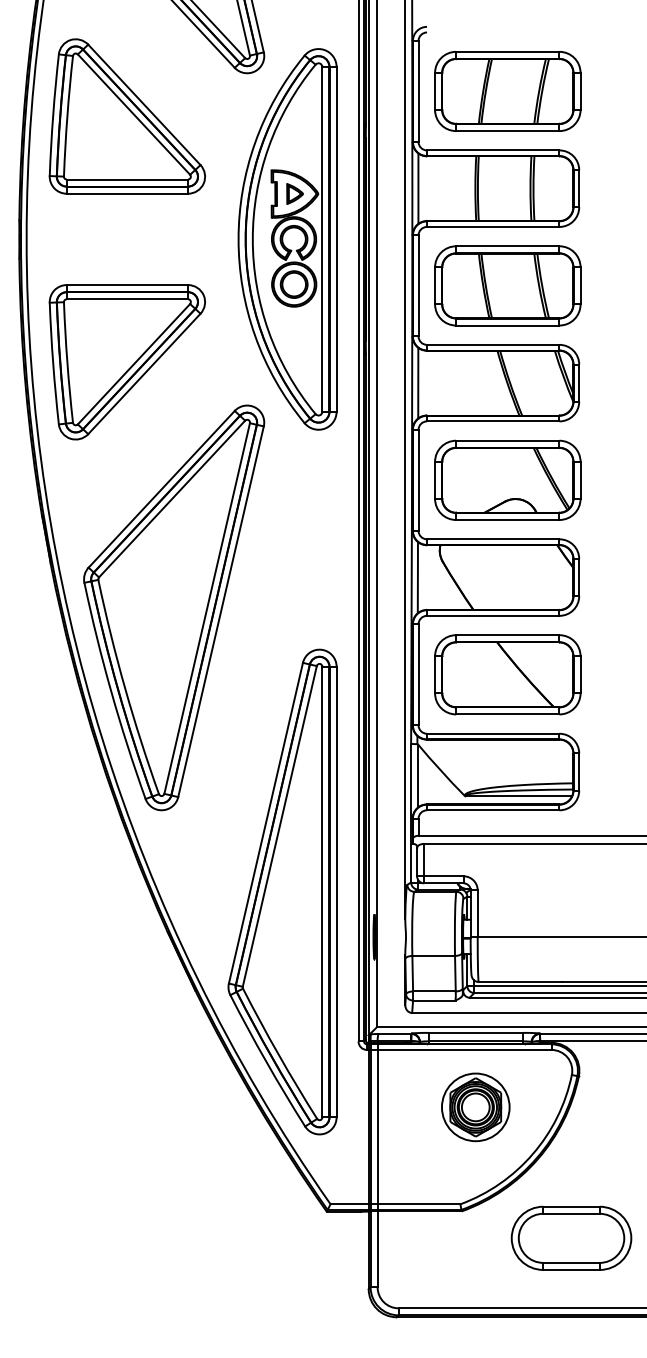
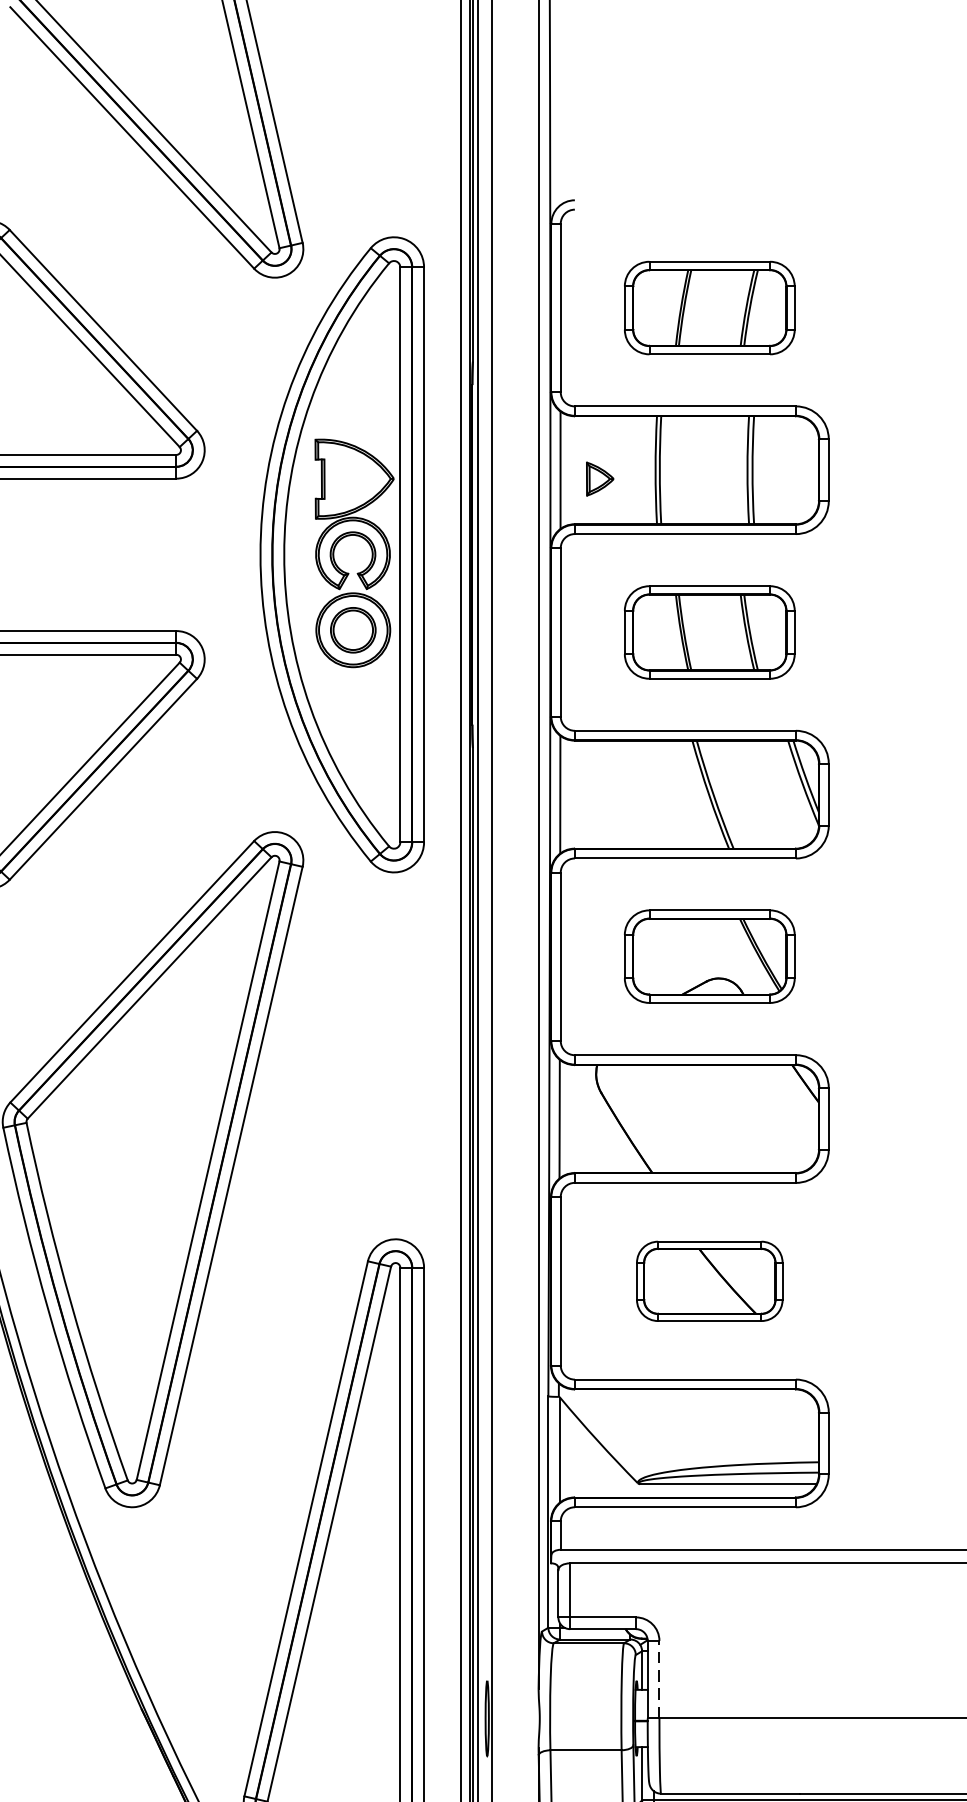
part: (507, 91) -> (709, 308), size x0.7
part: (294, 193) -> (599, 478), moved
part: (507, 285) -> (709, 631), size x0.7
part: (507, 479) -> (709, 955), size x0.7
part: (507, 674) -> (709, 1280), size x0.6
line: (477, 913) -> (659, 1679), solid -> dashed

